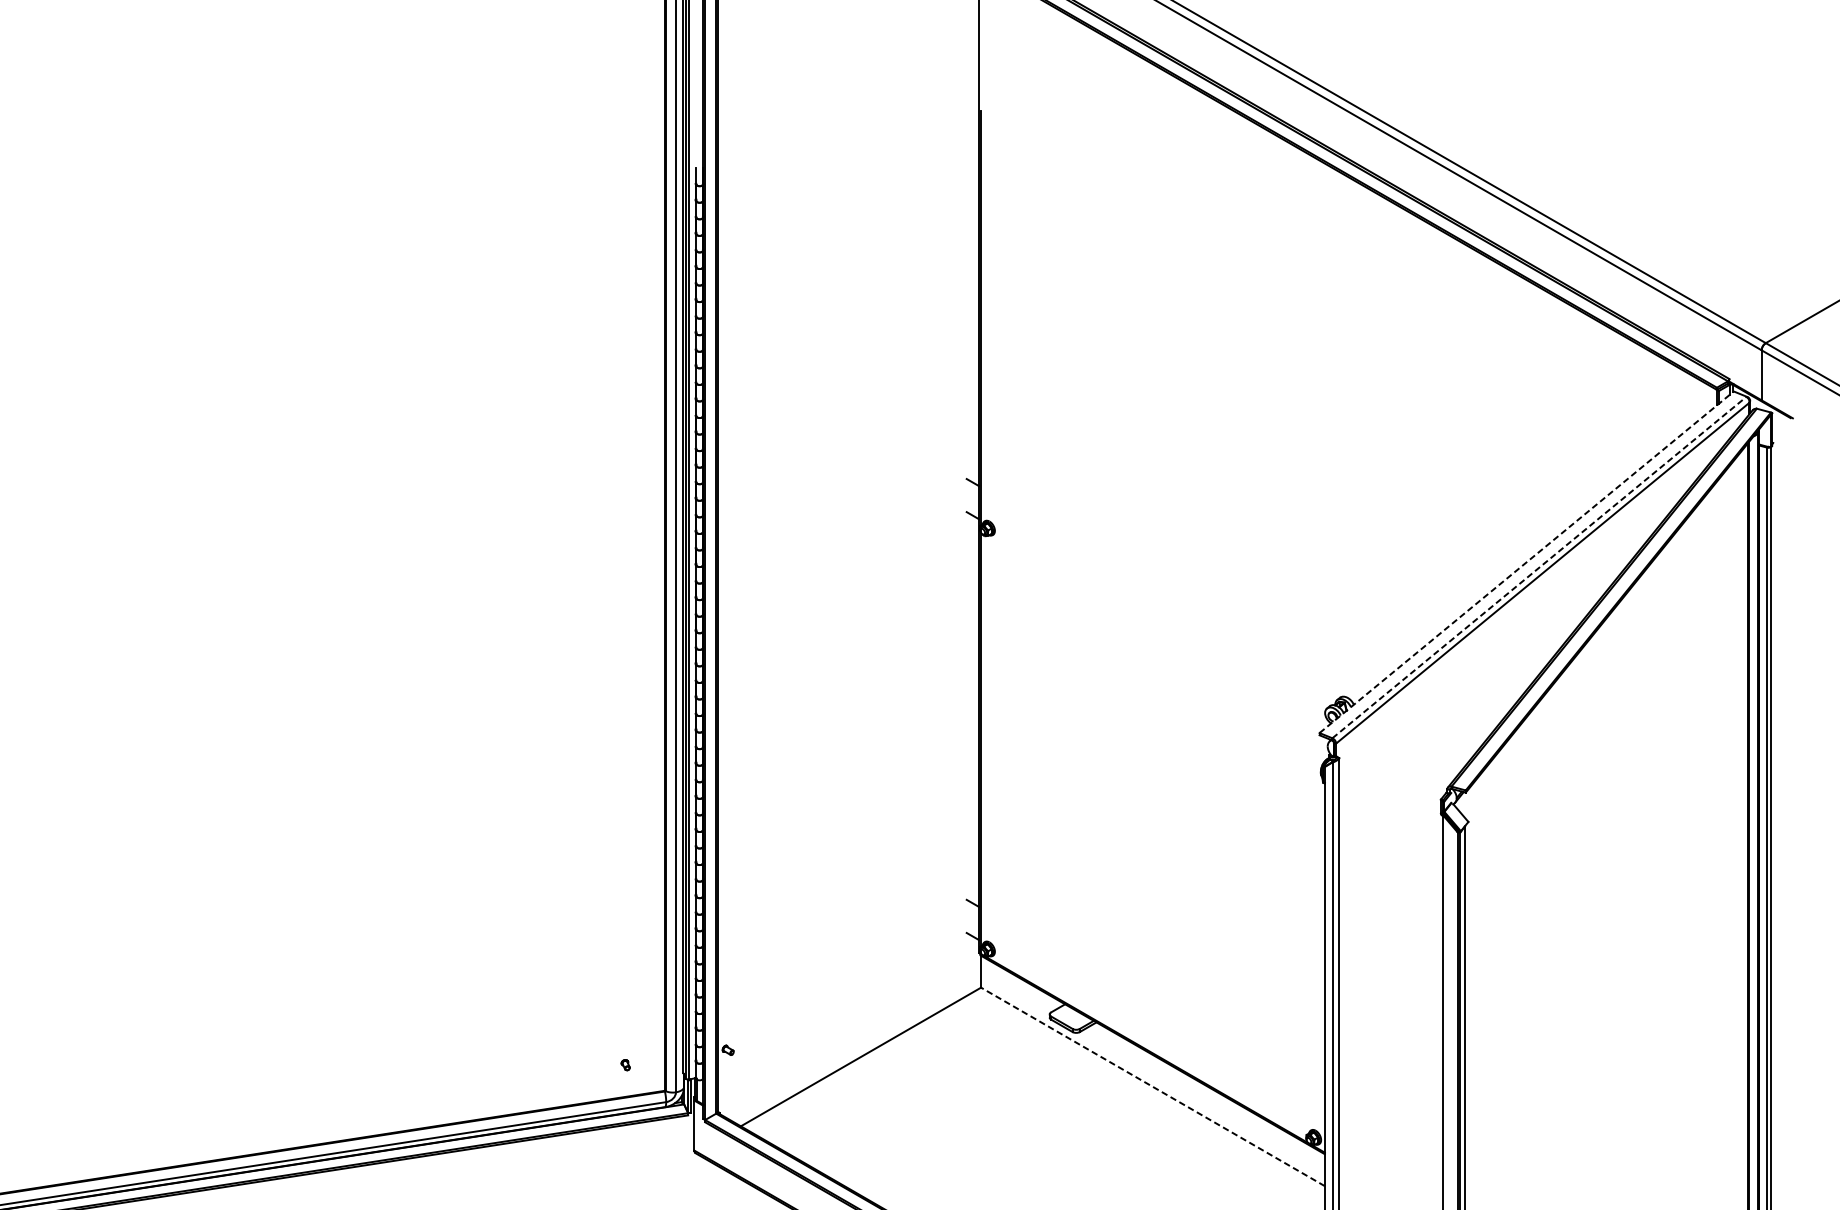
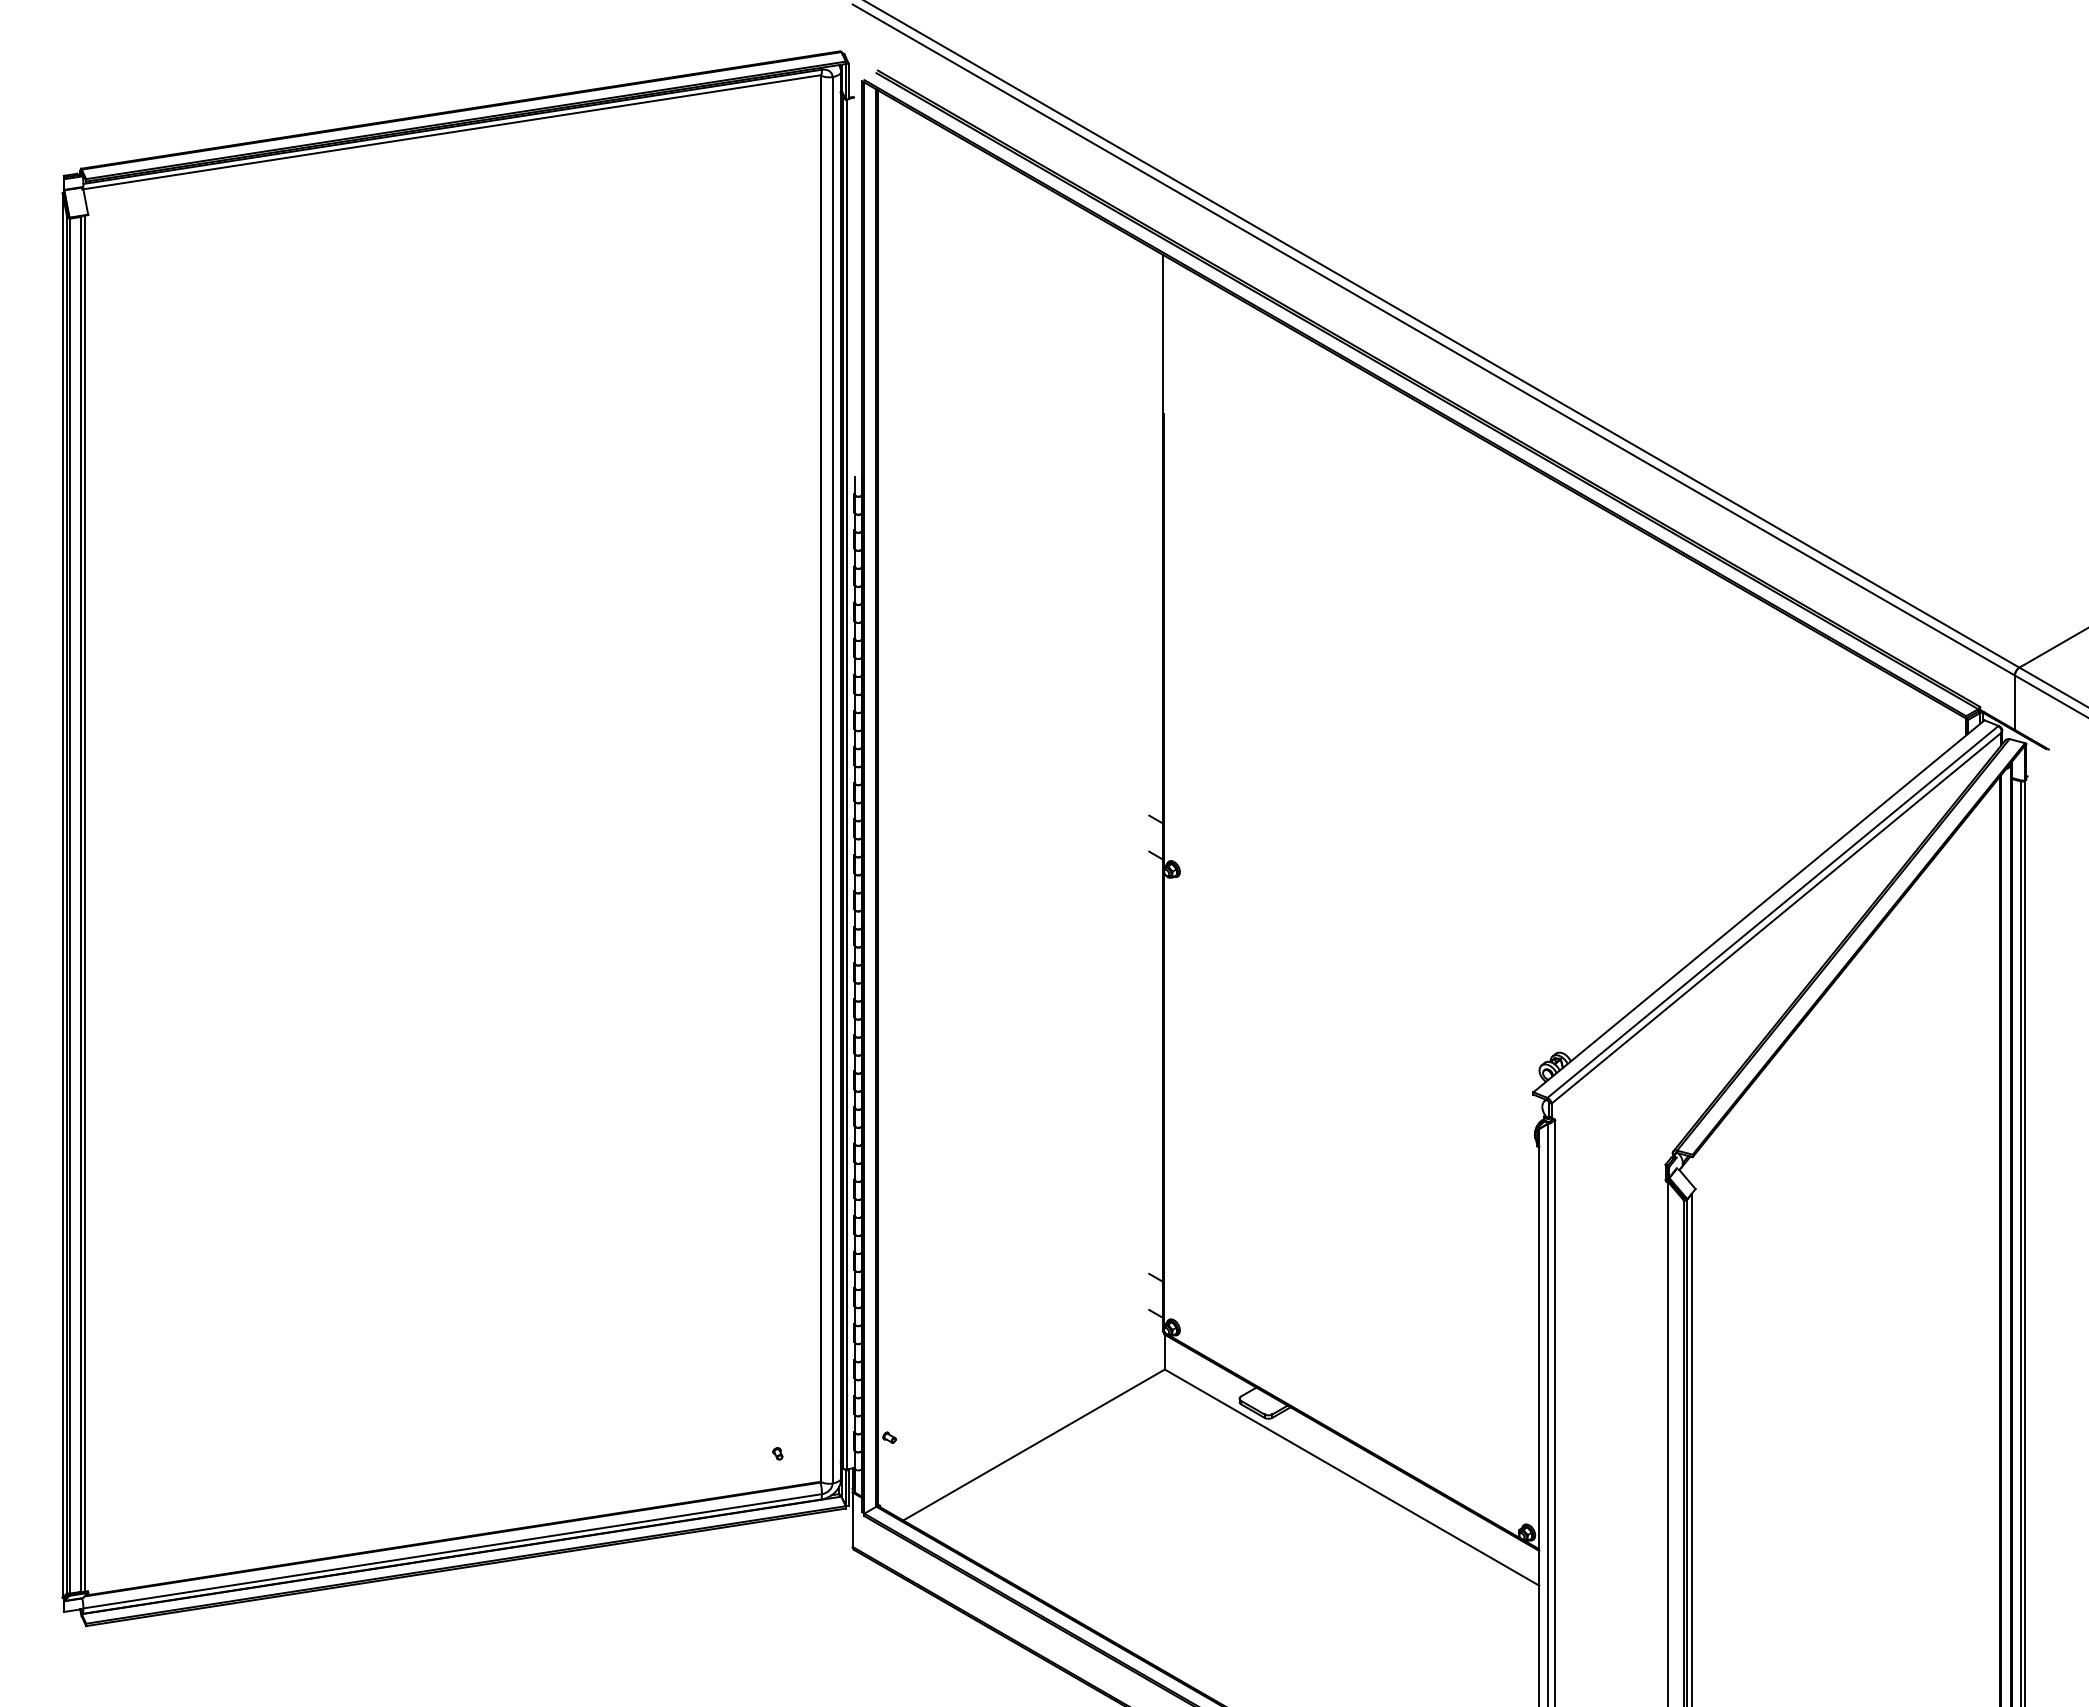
line: (1527, 561) -> (1759, 905), dashed -> solid
line: (1539, 567) -> (1773, 911), dashed -> solid
line: (1152, 1086) -> (1351, 1477), dashed -> solid

